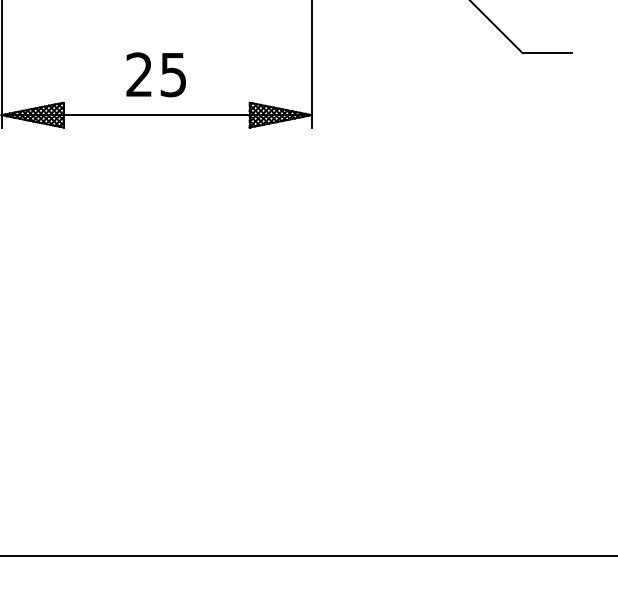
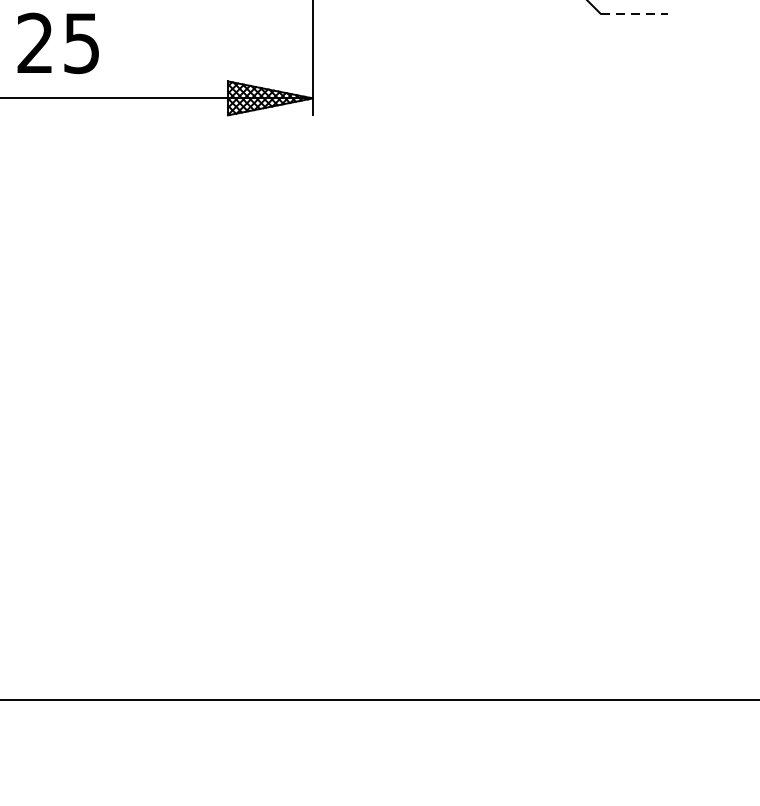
line: (547, 53) -> (634, 14), solid -> dashed
text: (155, 74) -> (57, 42), moved

